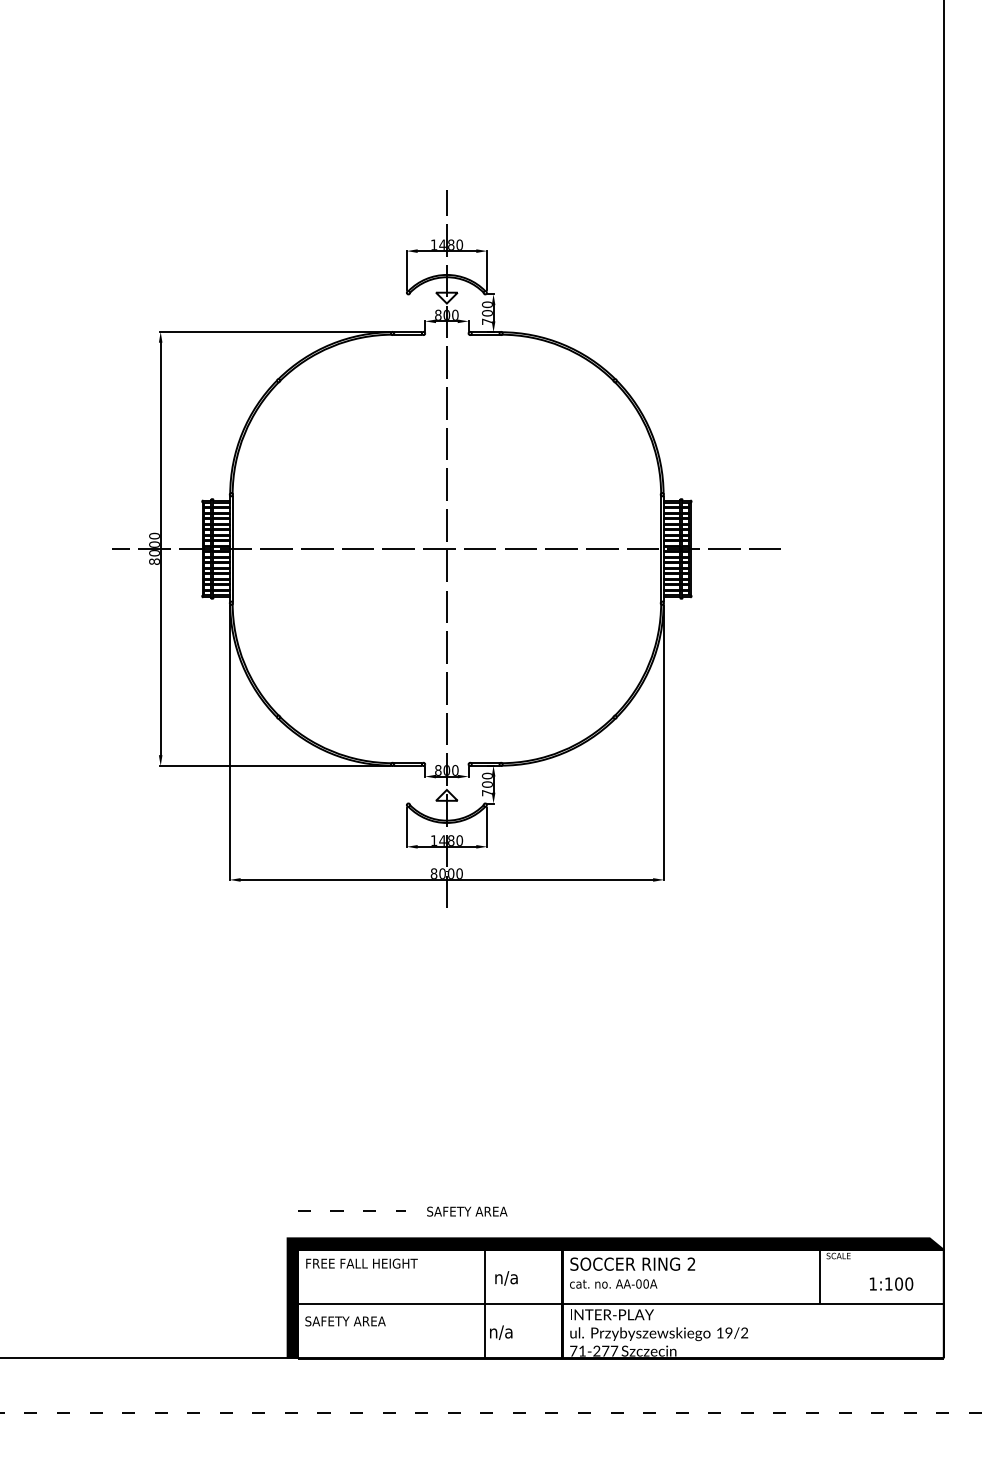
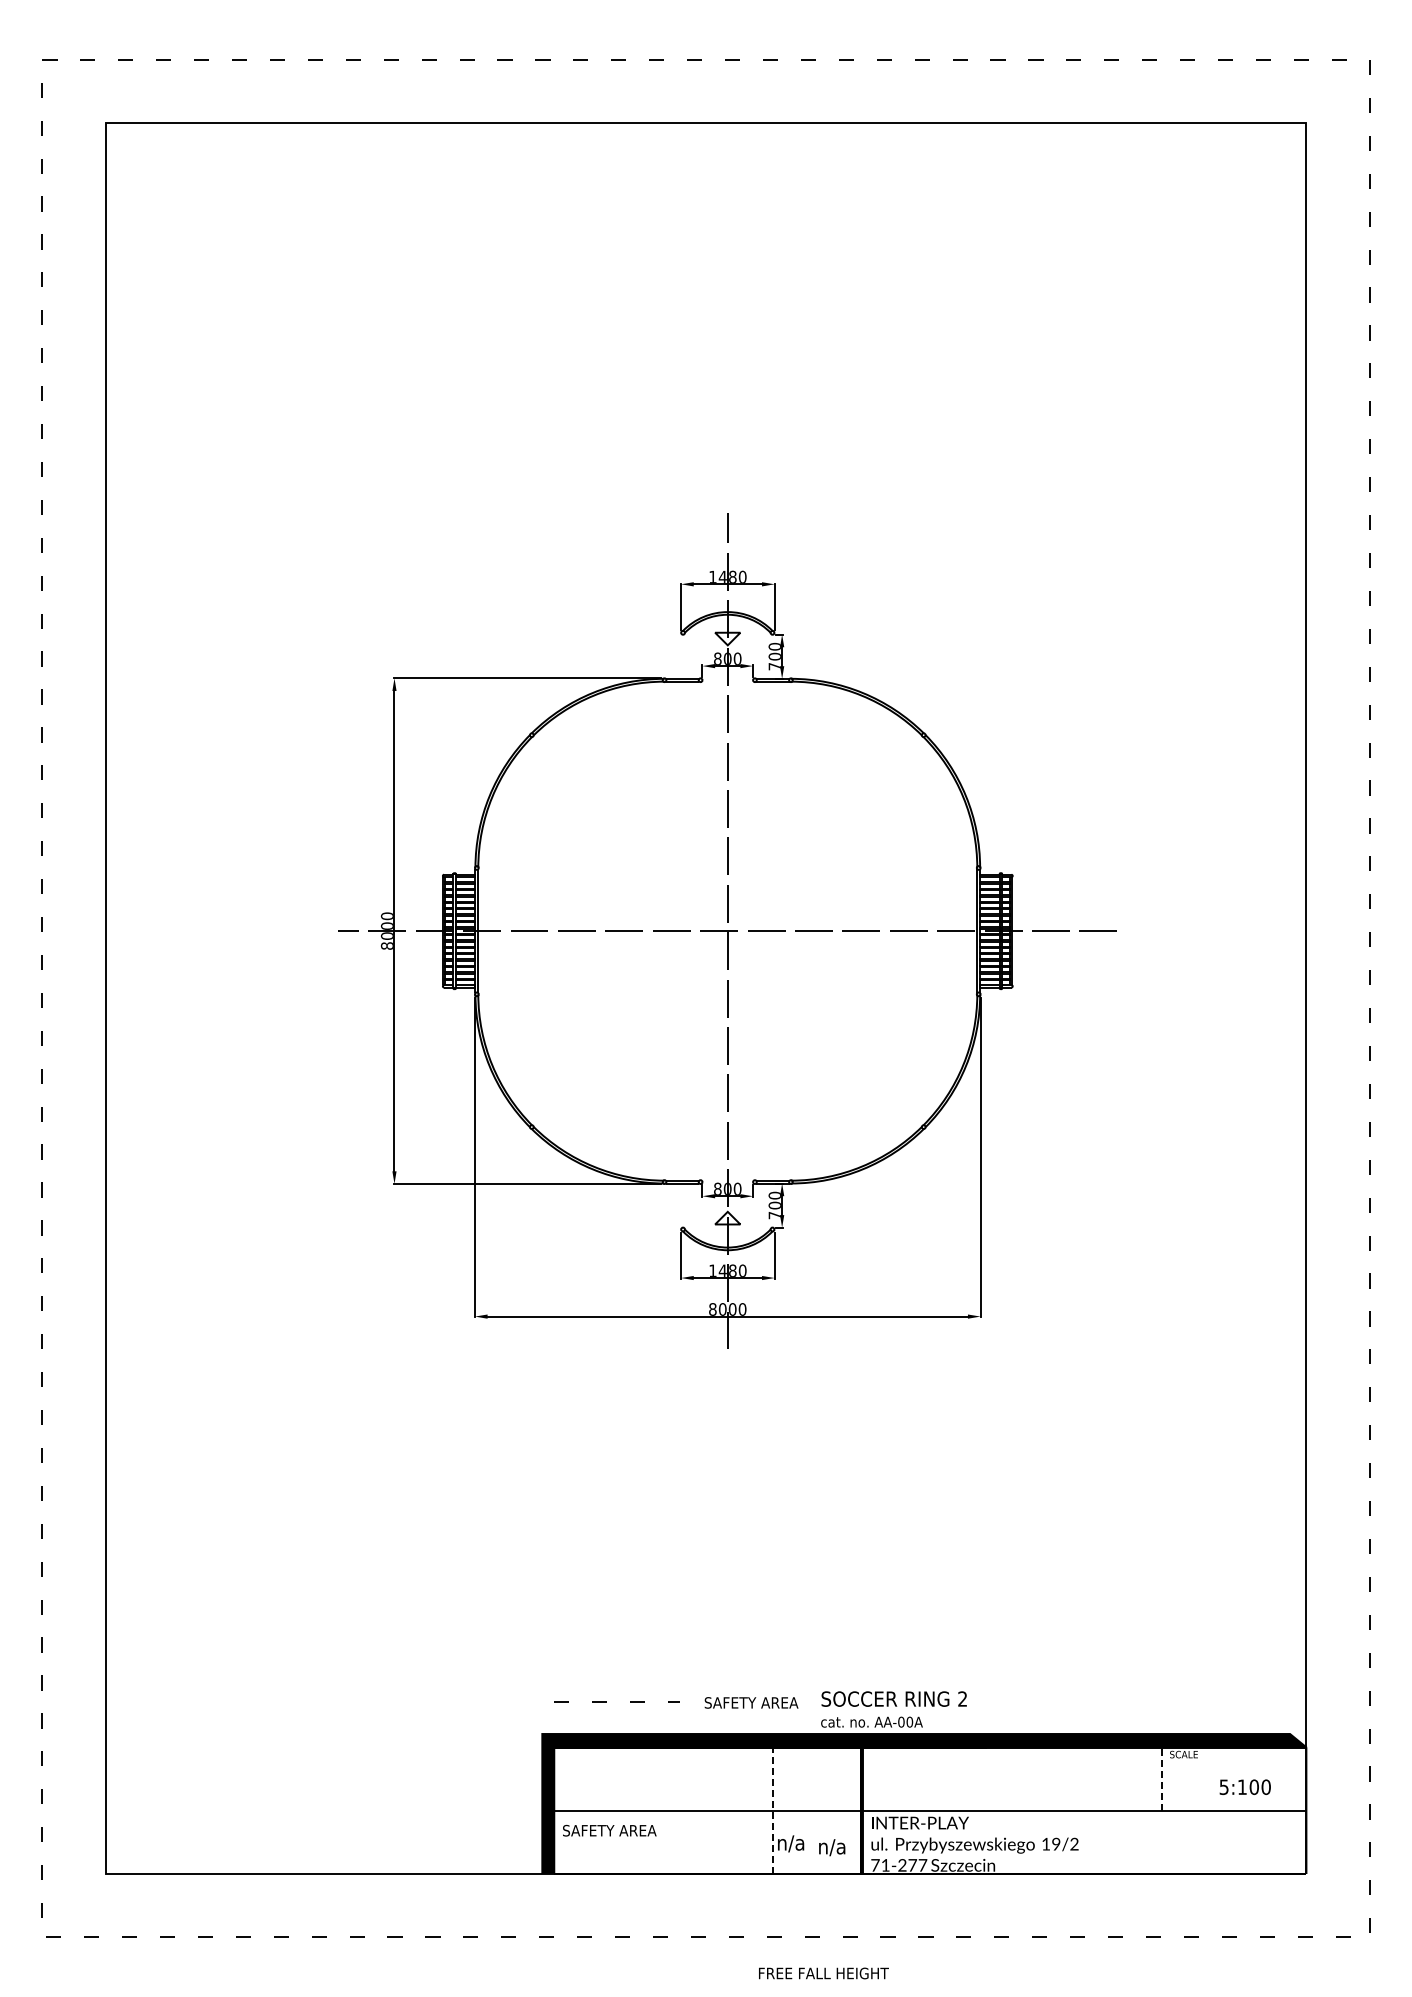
text: (361, 1263) -> (823, 1973), moved
text: (632, 1273) -> (893, 1709), moved
line: (820, 1277) -> (1162, 1779), solid -> dashed
text: (506, 1278) -> (832, 1847), moved
text: (872, 1284) -> (1223, 1787), 1:100 -> 5:100
line: (485, 1304) -> (772, 1810), solid -> dashed

